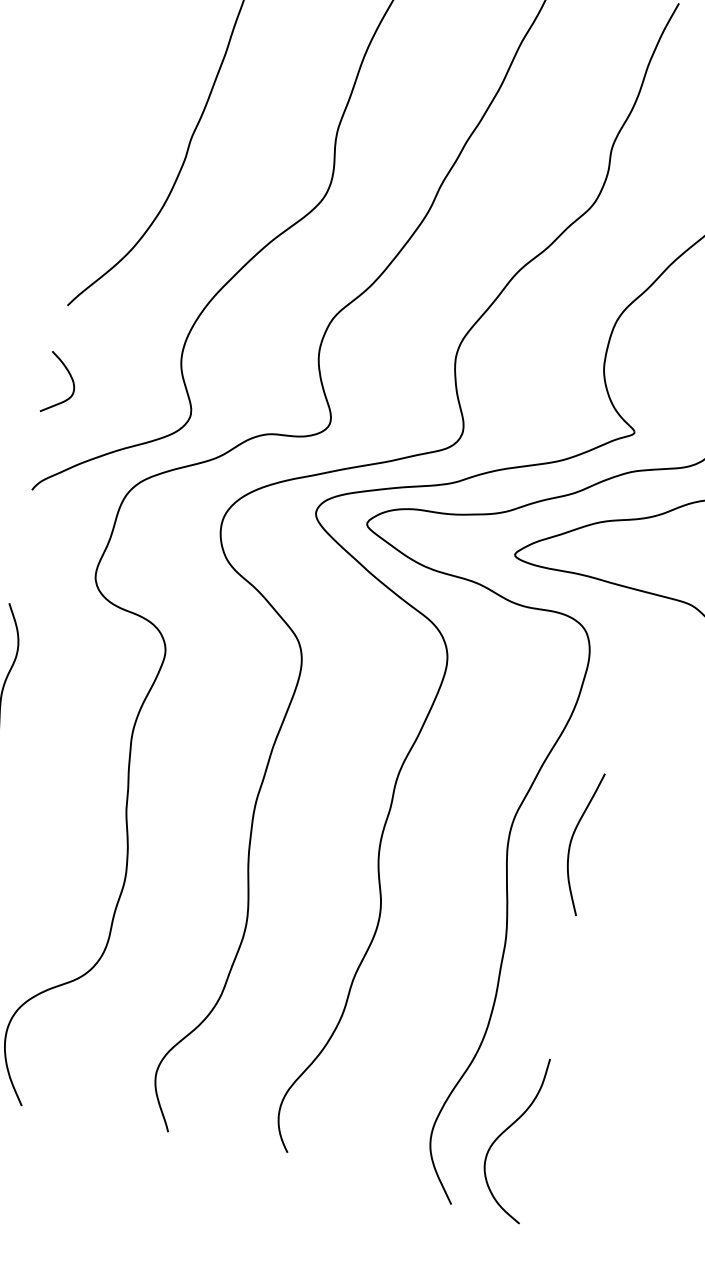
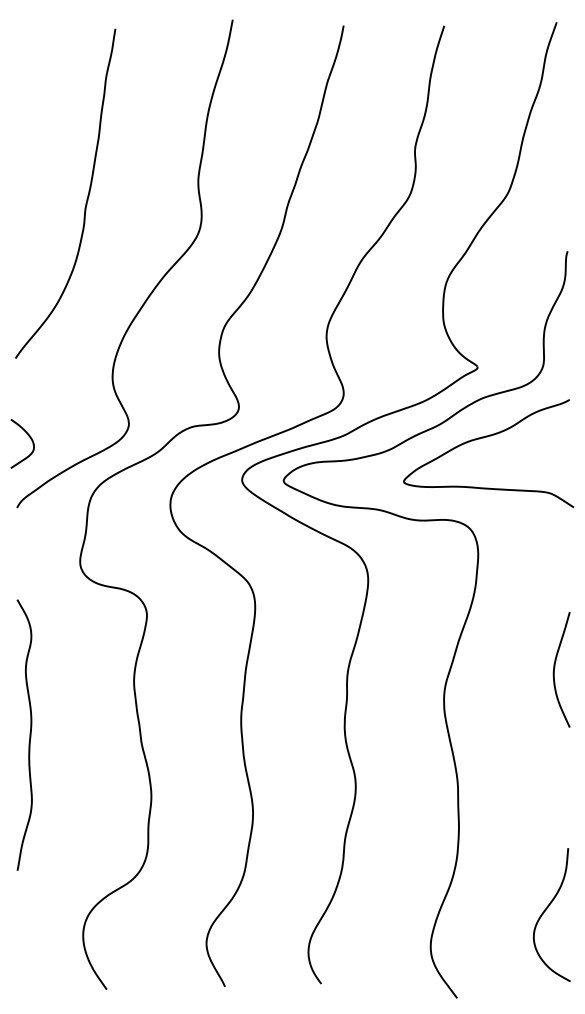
curve: (71, 380) -> (30, 439), moved
curve: (573, 838) -> (555, 667), moved
curve: (507, 1130) -> (546, 910), moved

